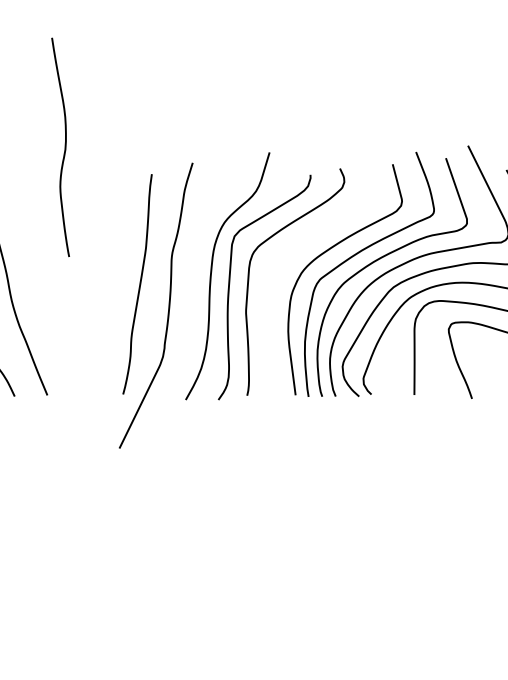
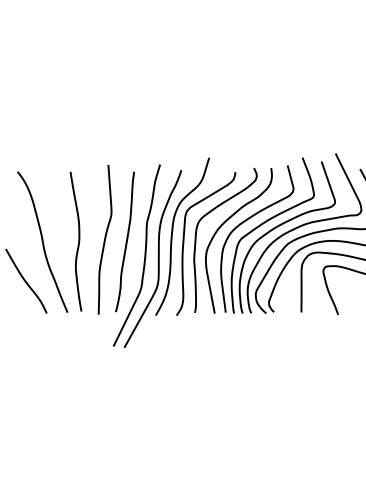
curve: (64, 147) -> (78, 241), moved
curve: (288, 261) -> (221, 227), added
curve: (105, 280) -> (104, 239), added
curve: (188, 310) -> (157, 258), added

